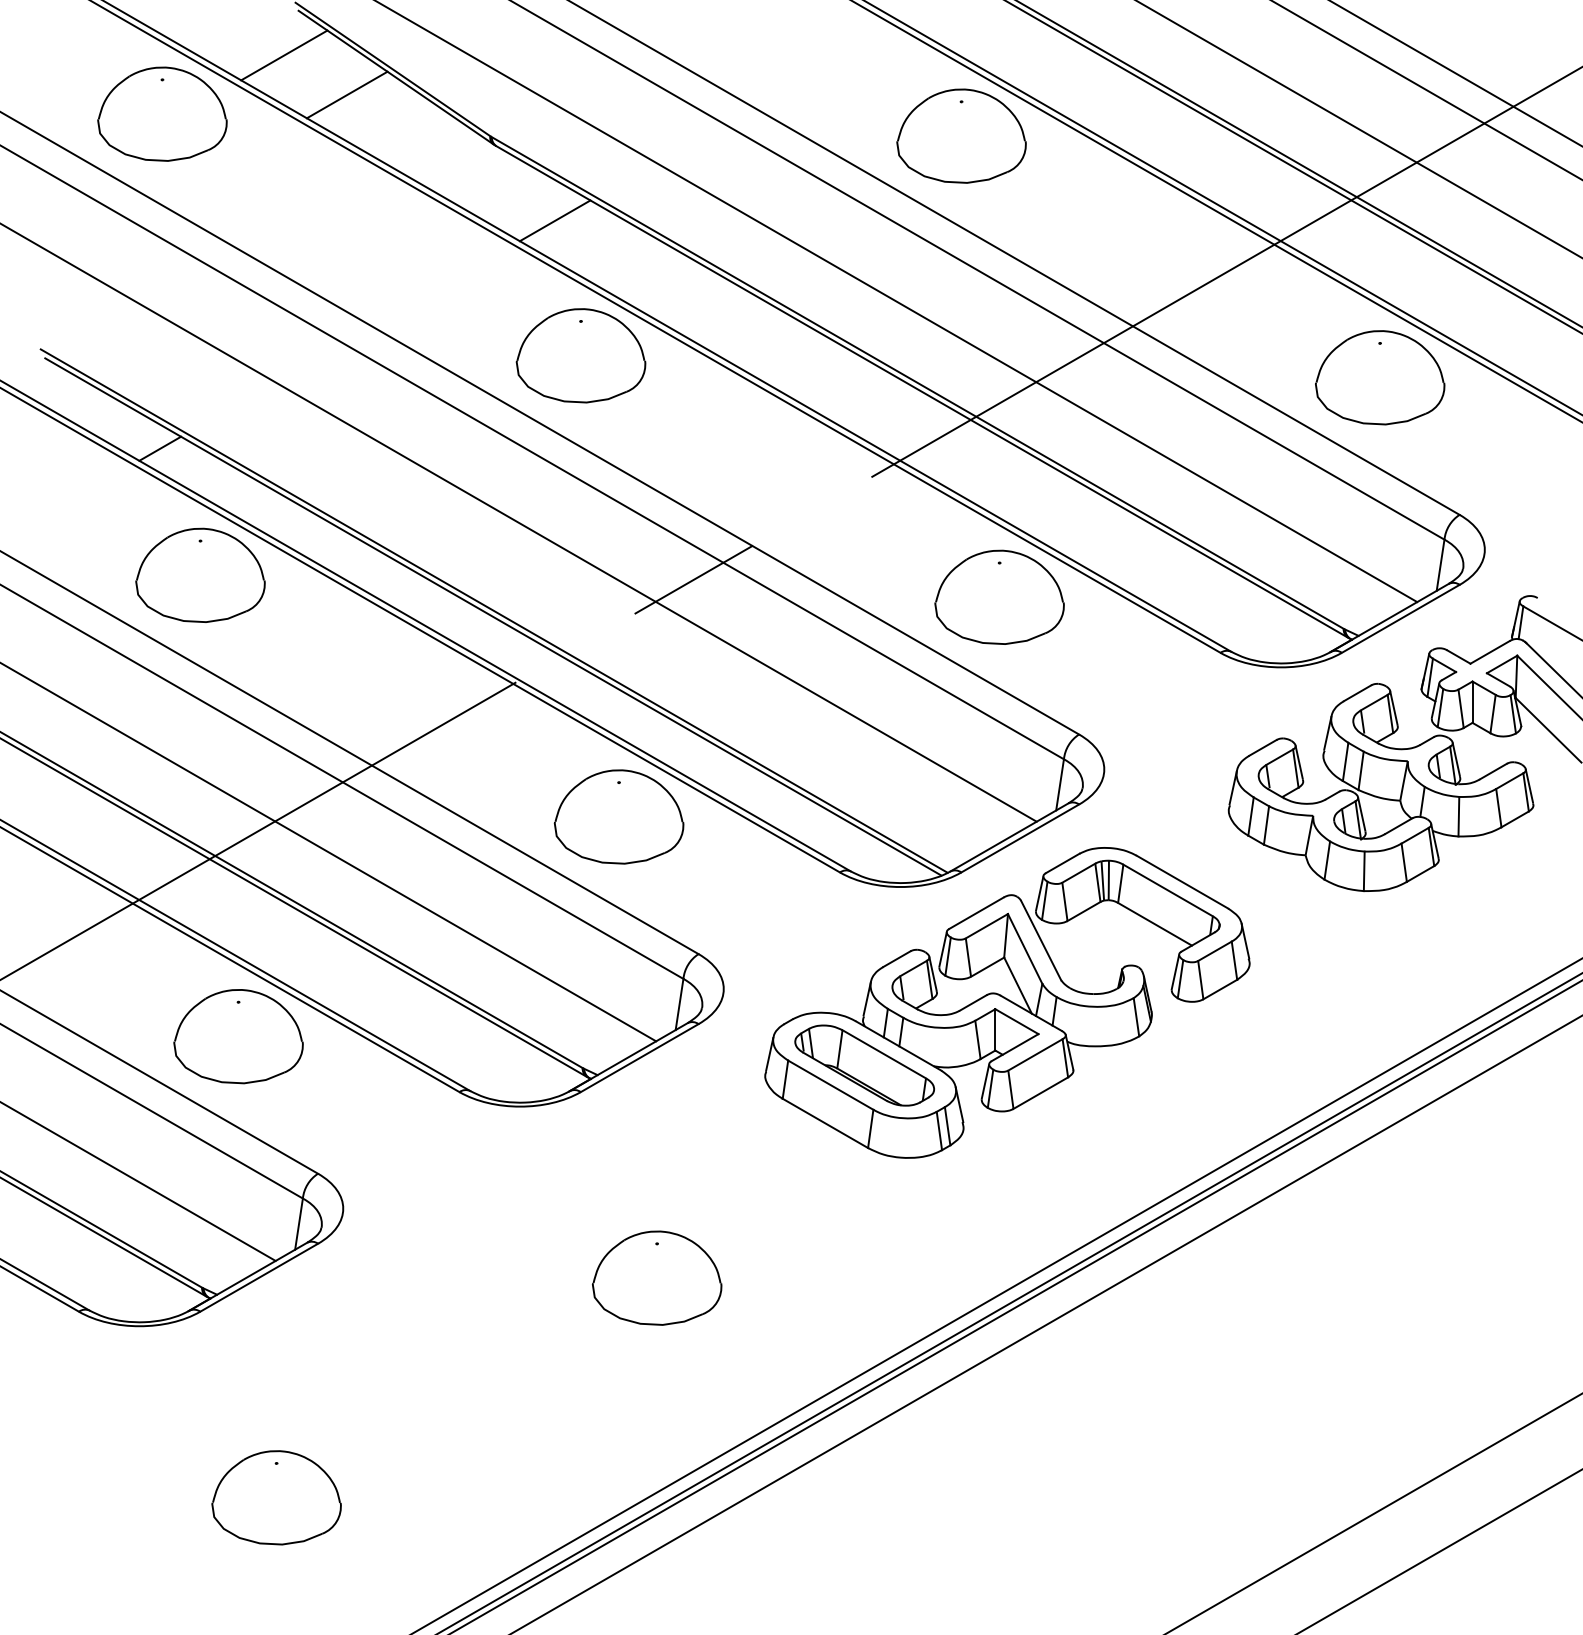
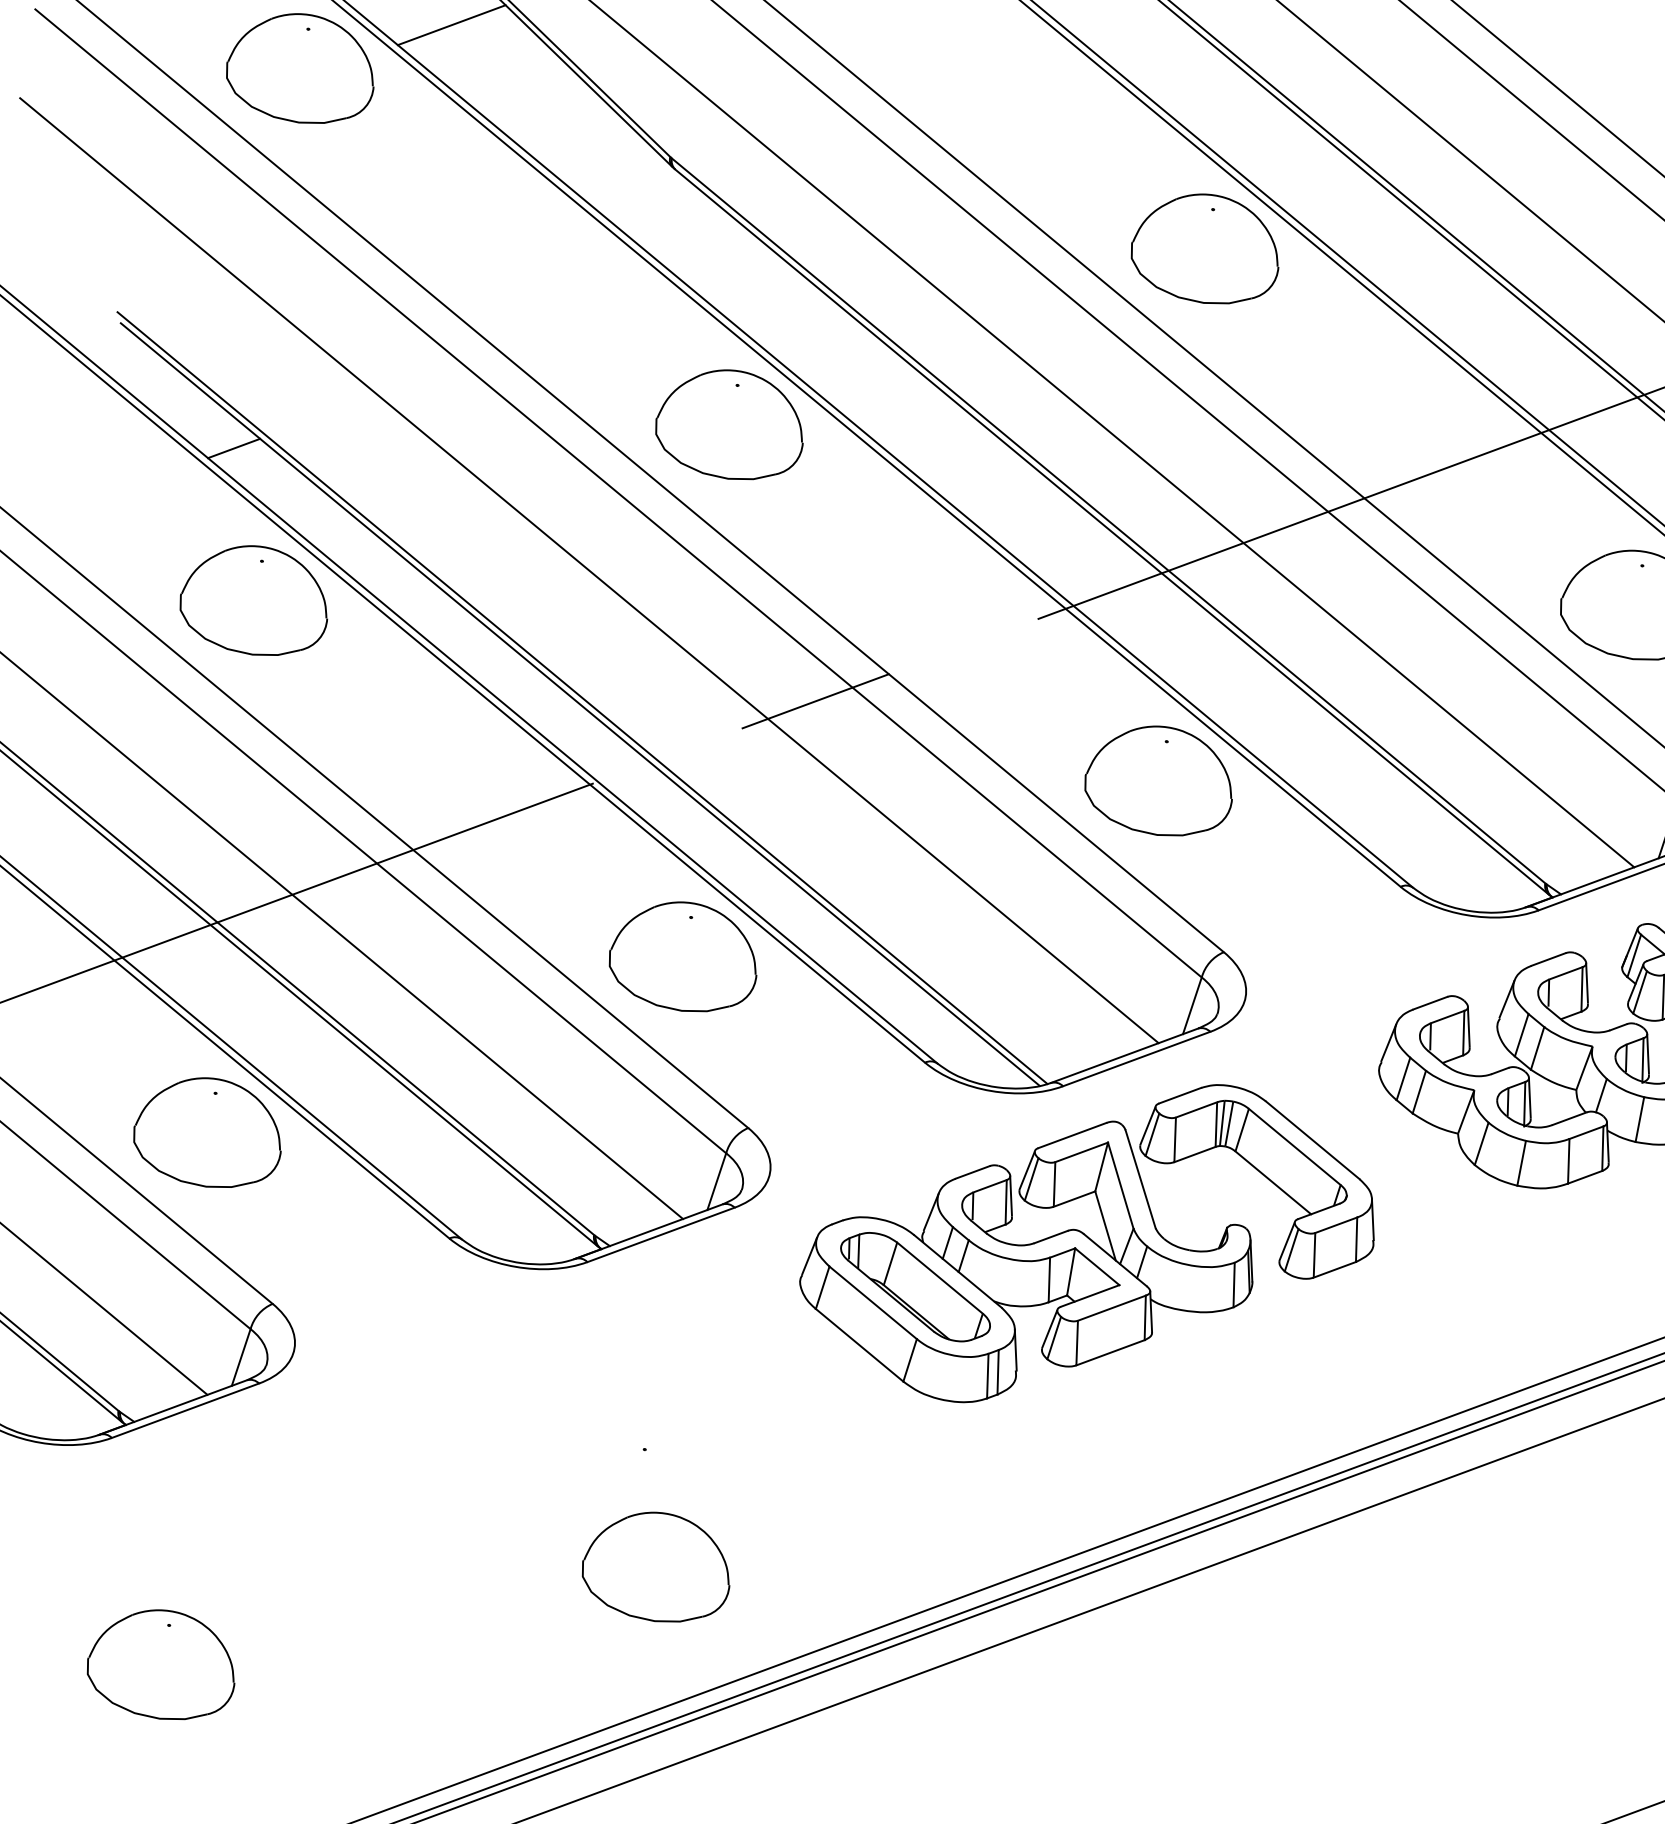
line: (346, 94) -> (514, 81), removed
line: (554, 220) -> (727, 265), removed
part: (657, 1277) -> (658, 1566), moved

